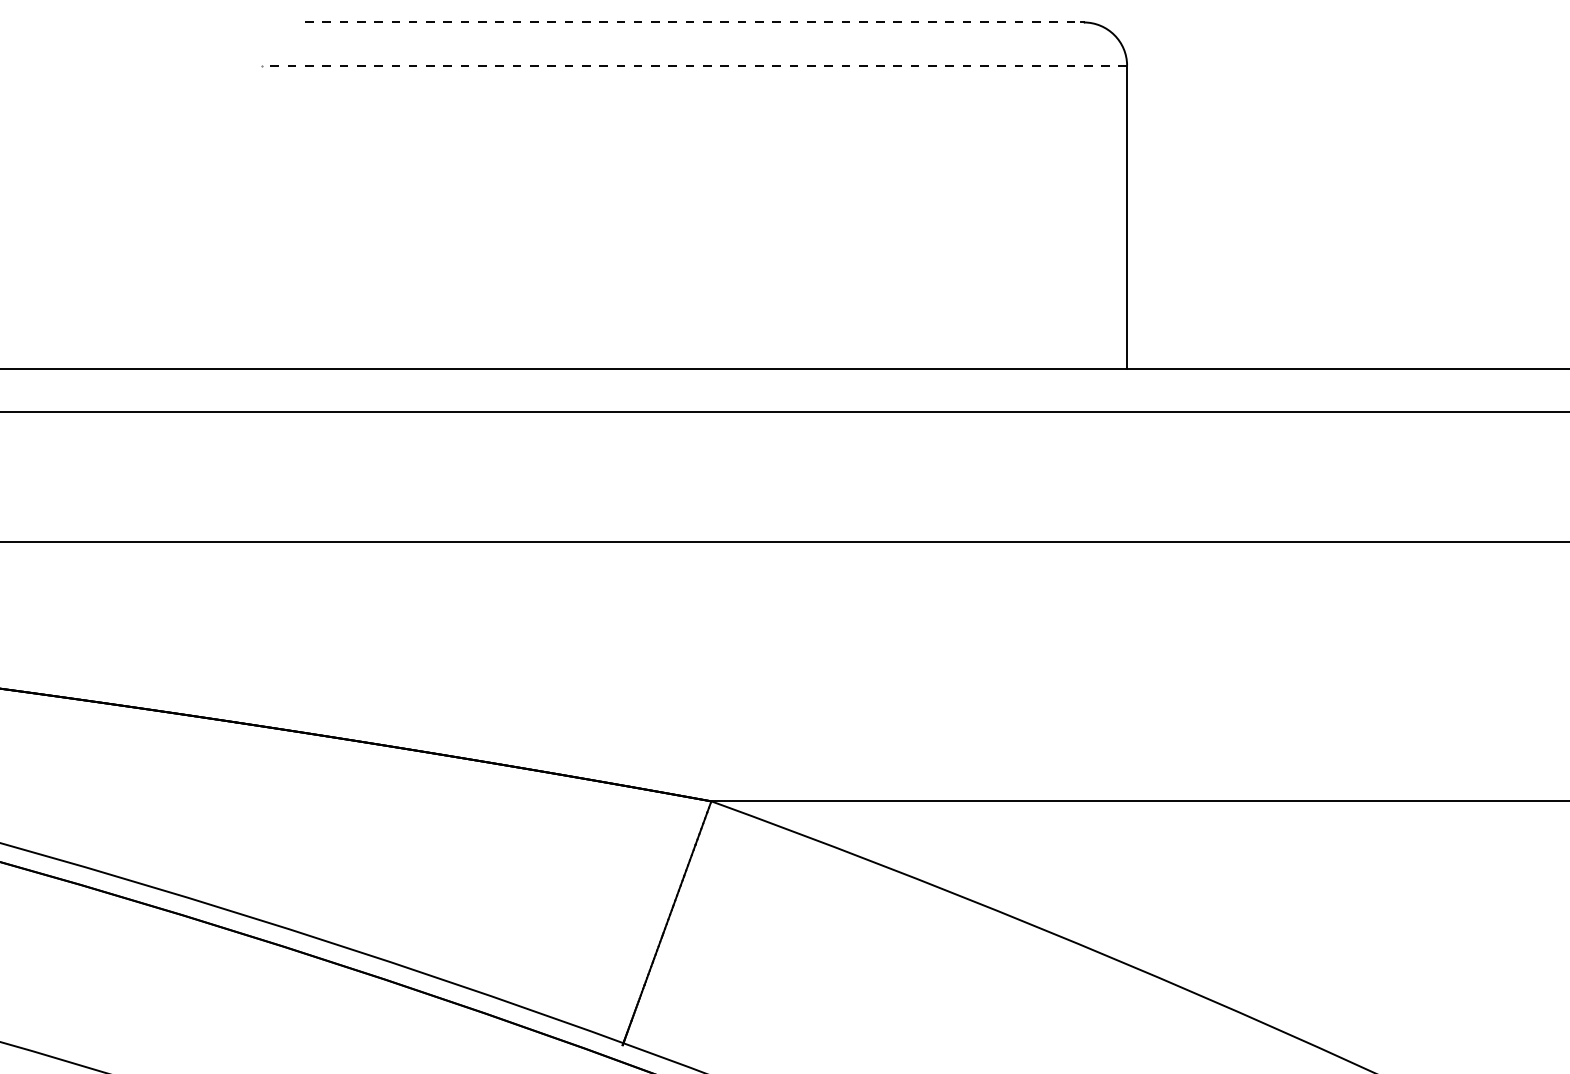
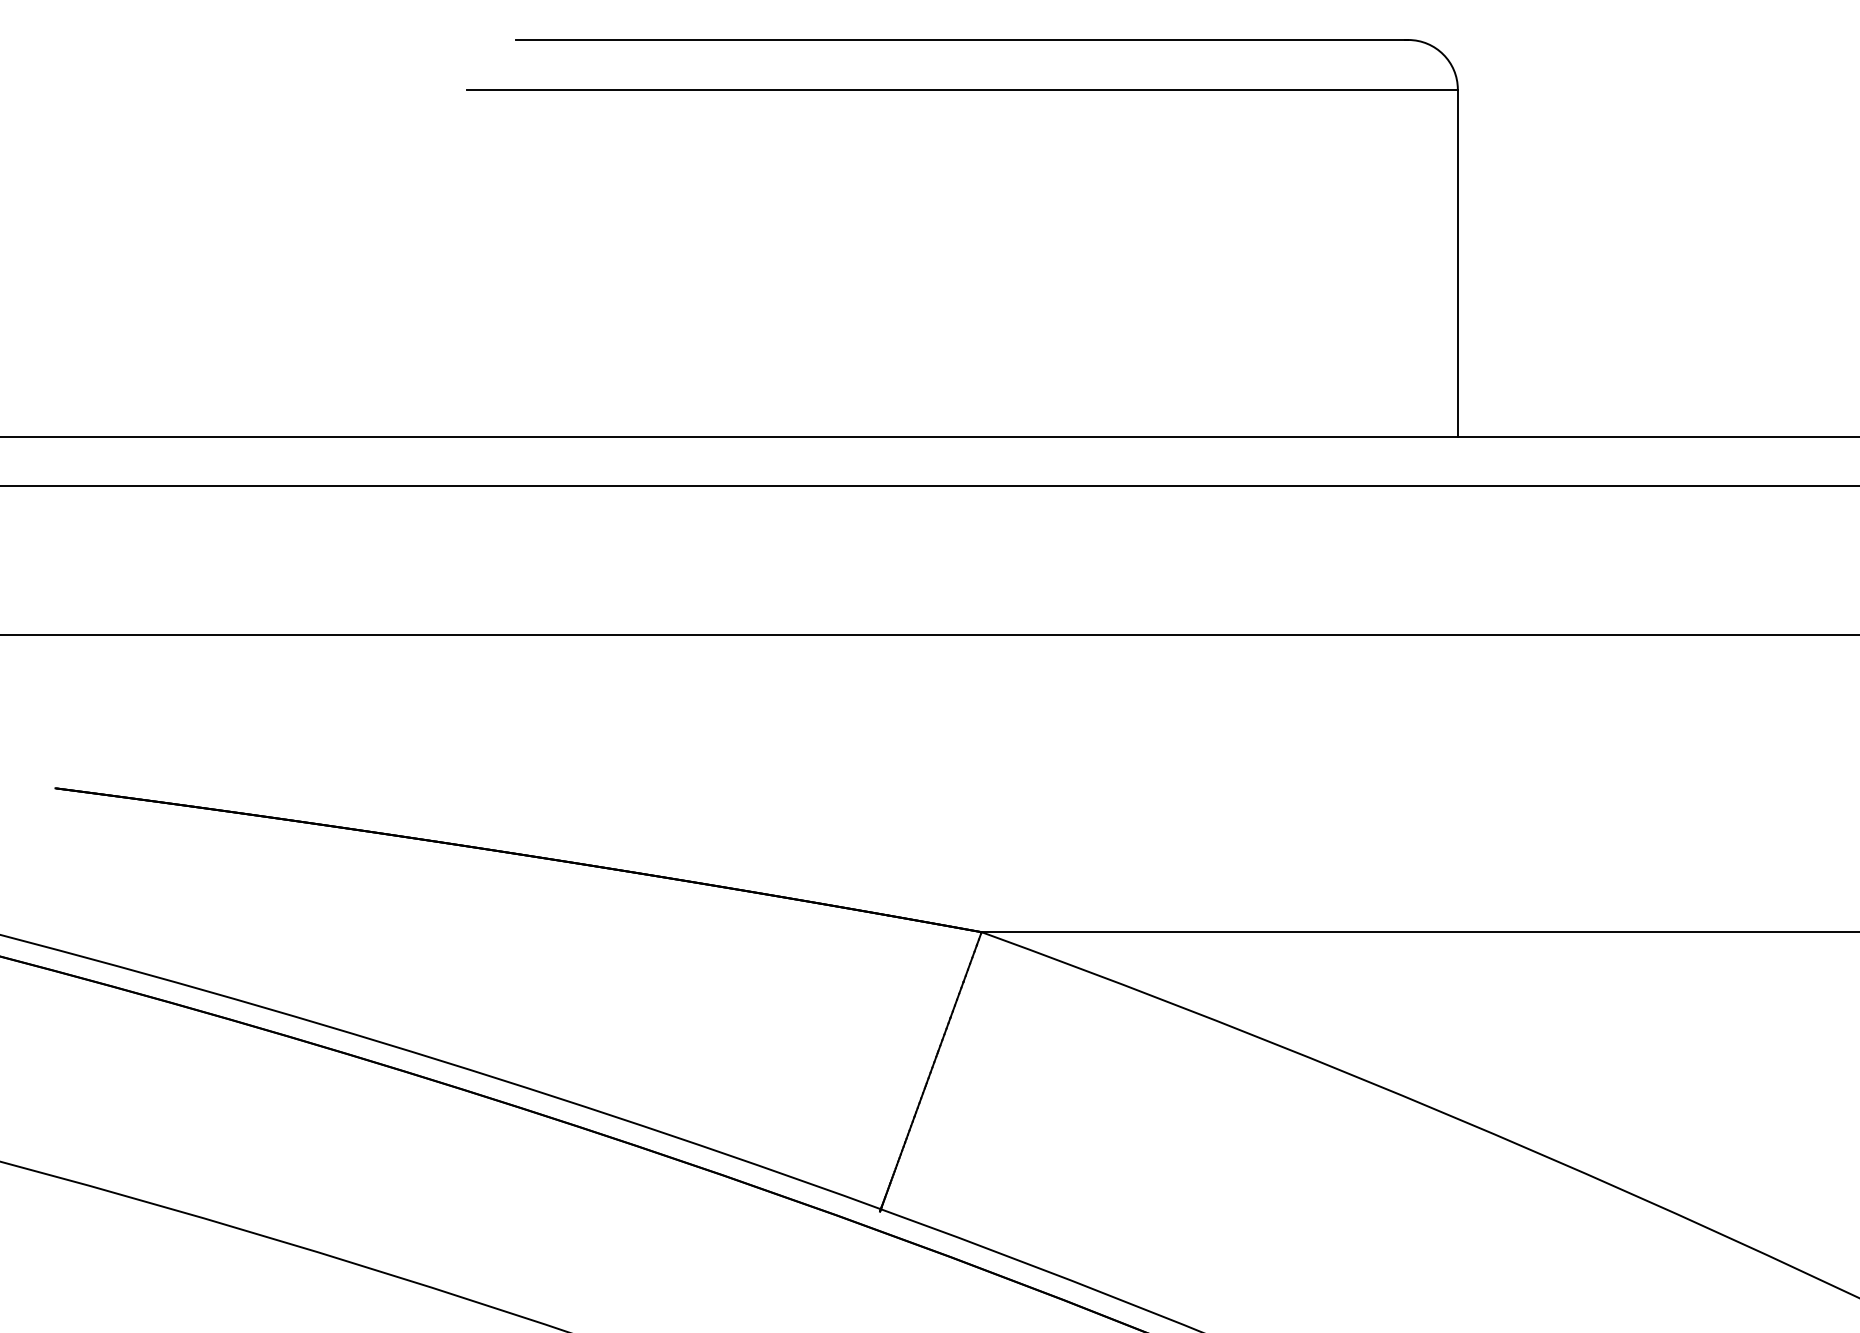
line: (694, 22) -> (962, 40), dashed -> solid
line: (694, 65) -> (962, 89), dashed -> solid

